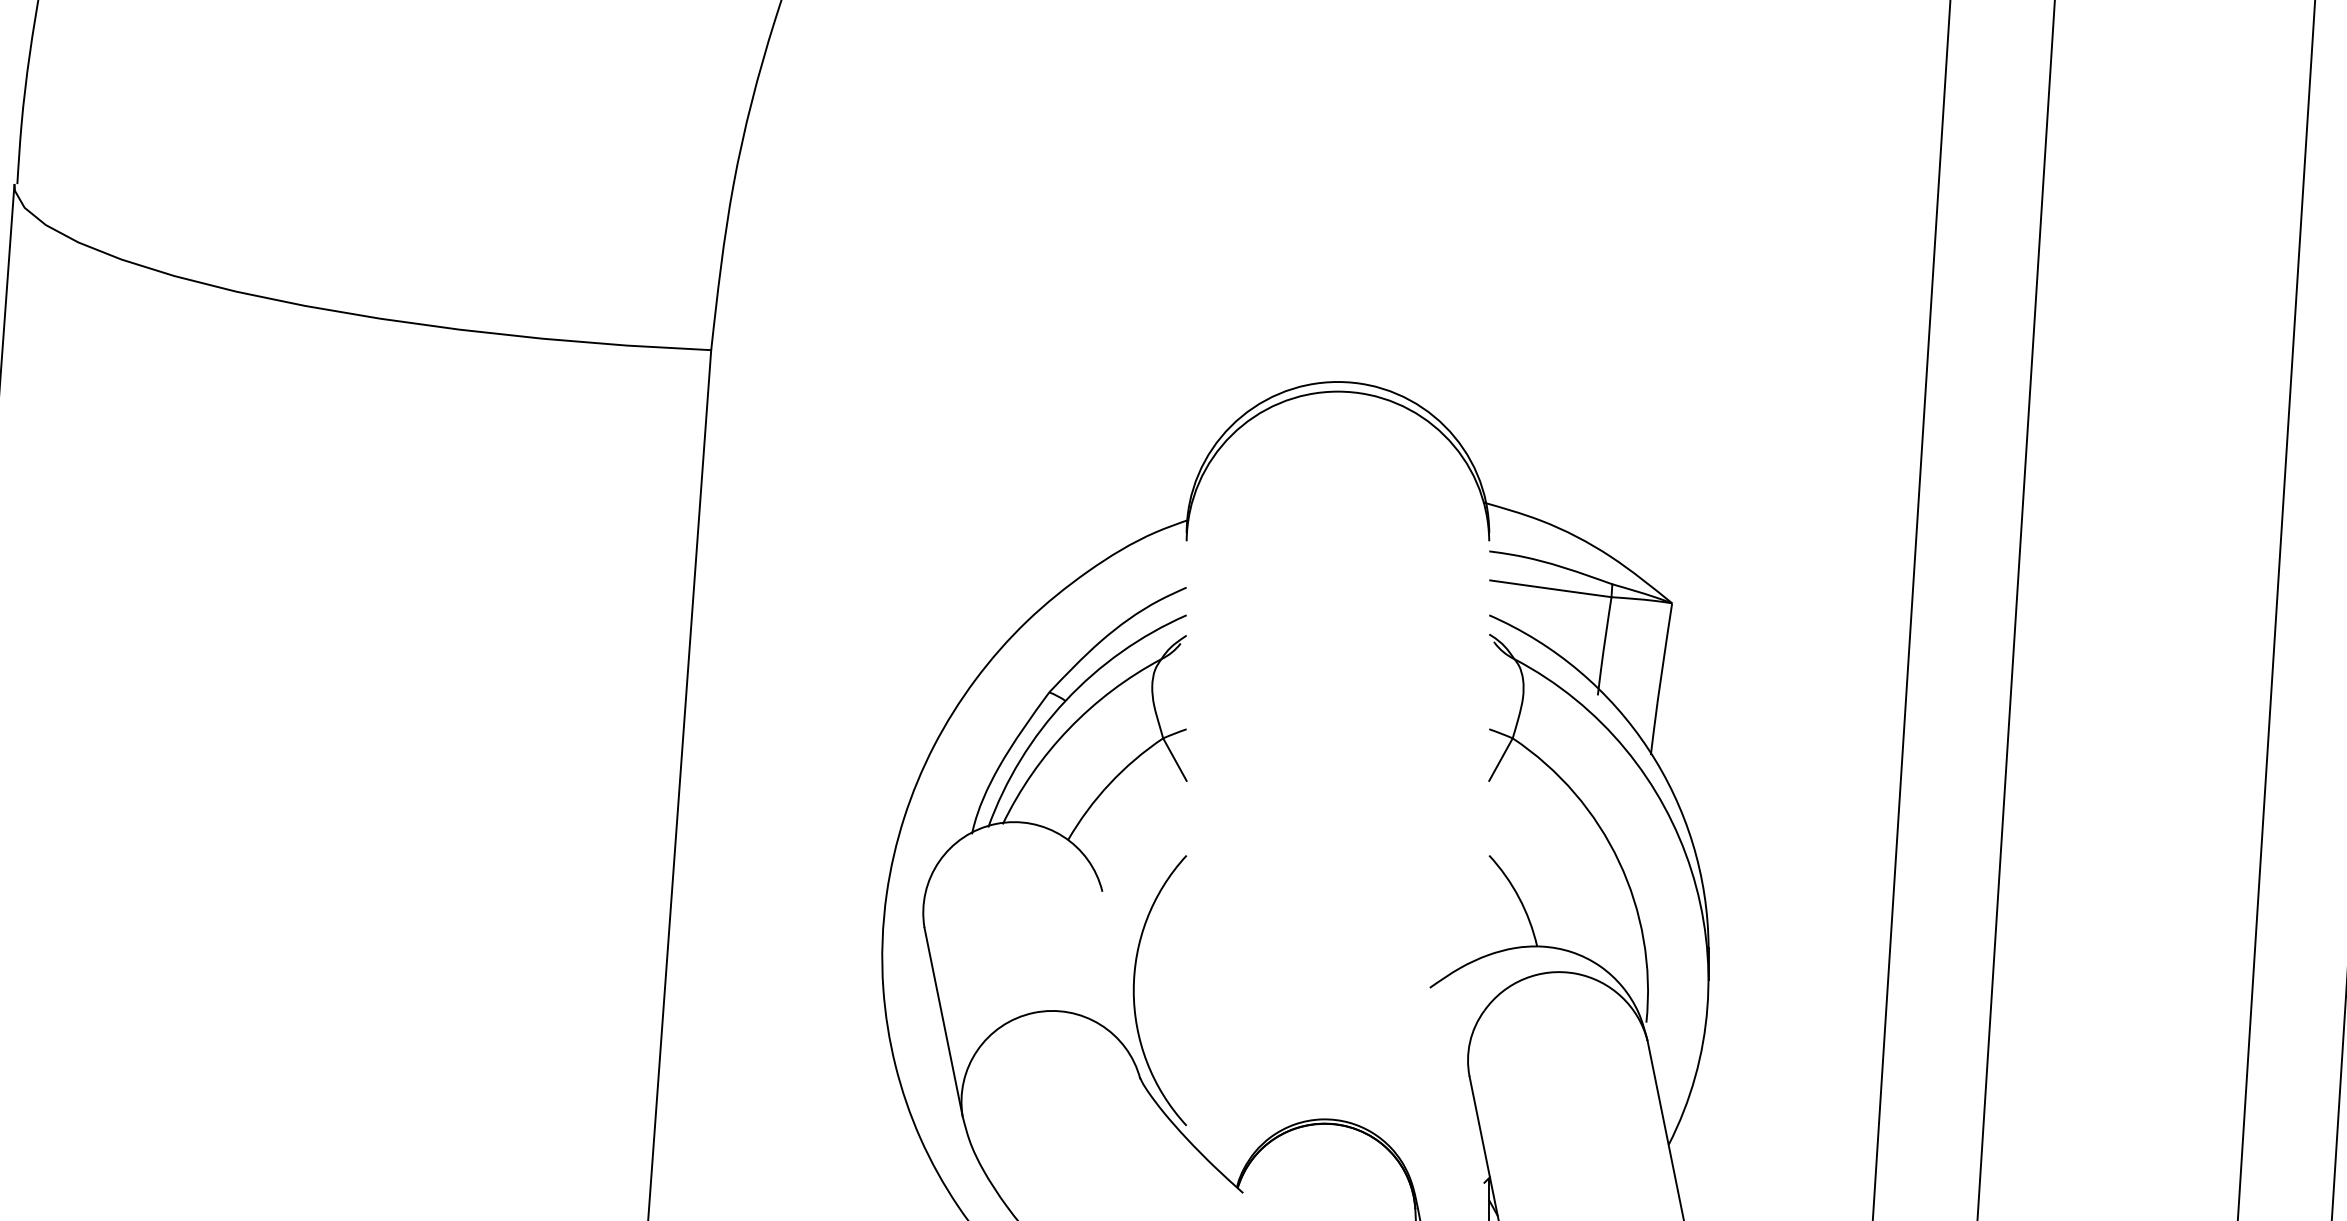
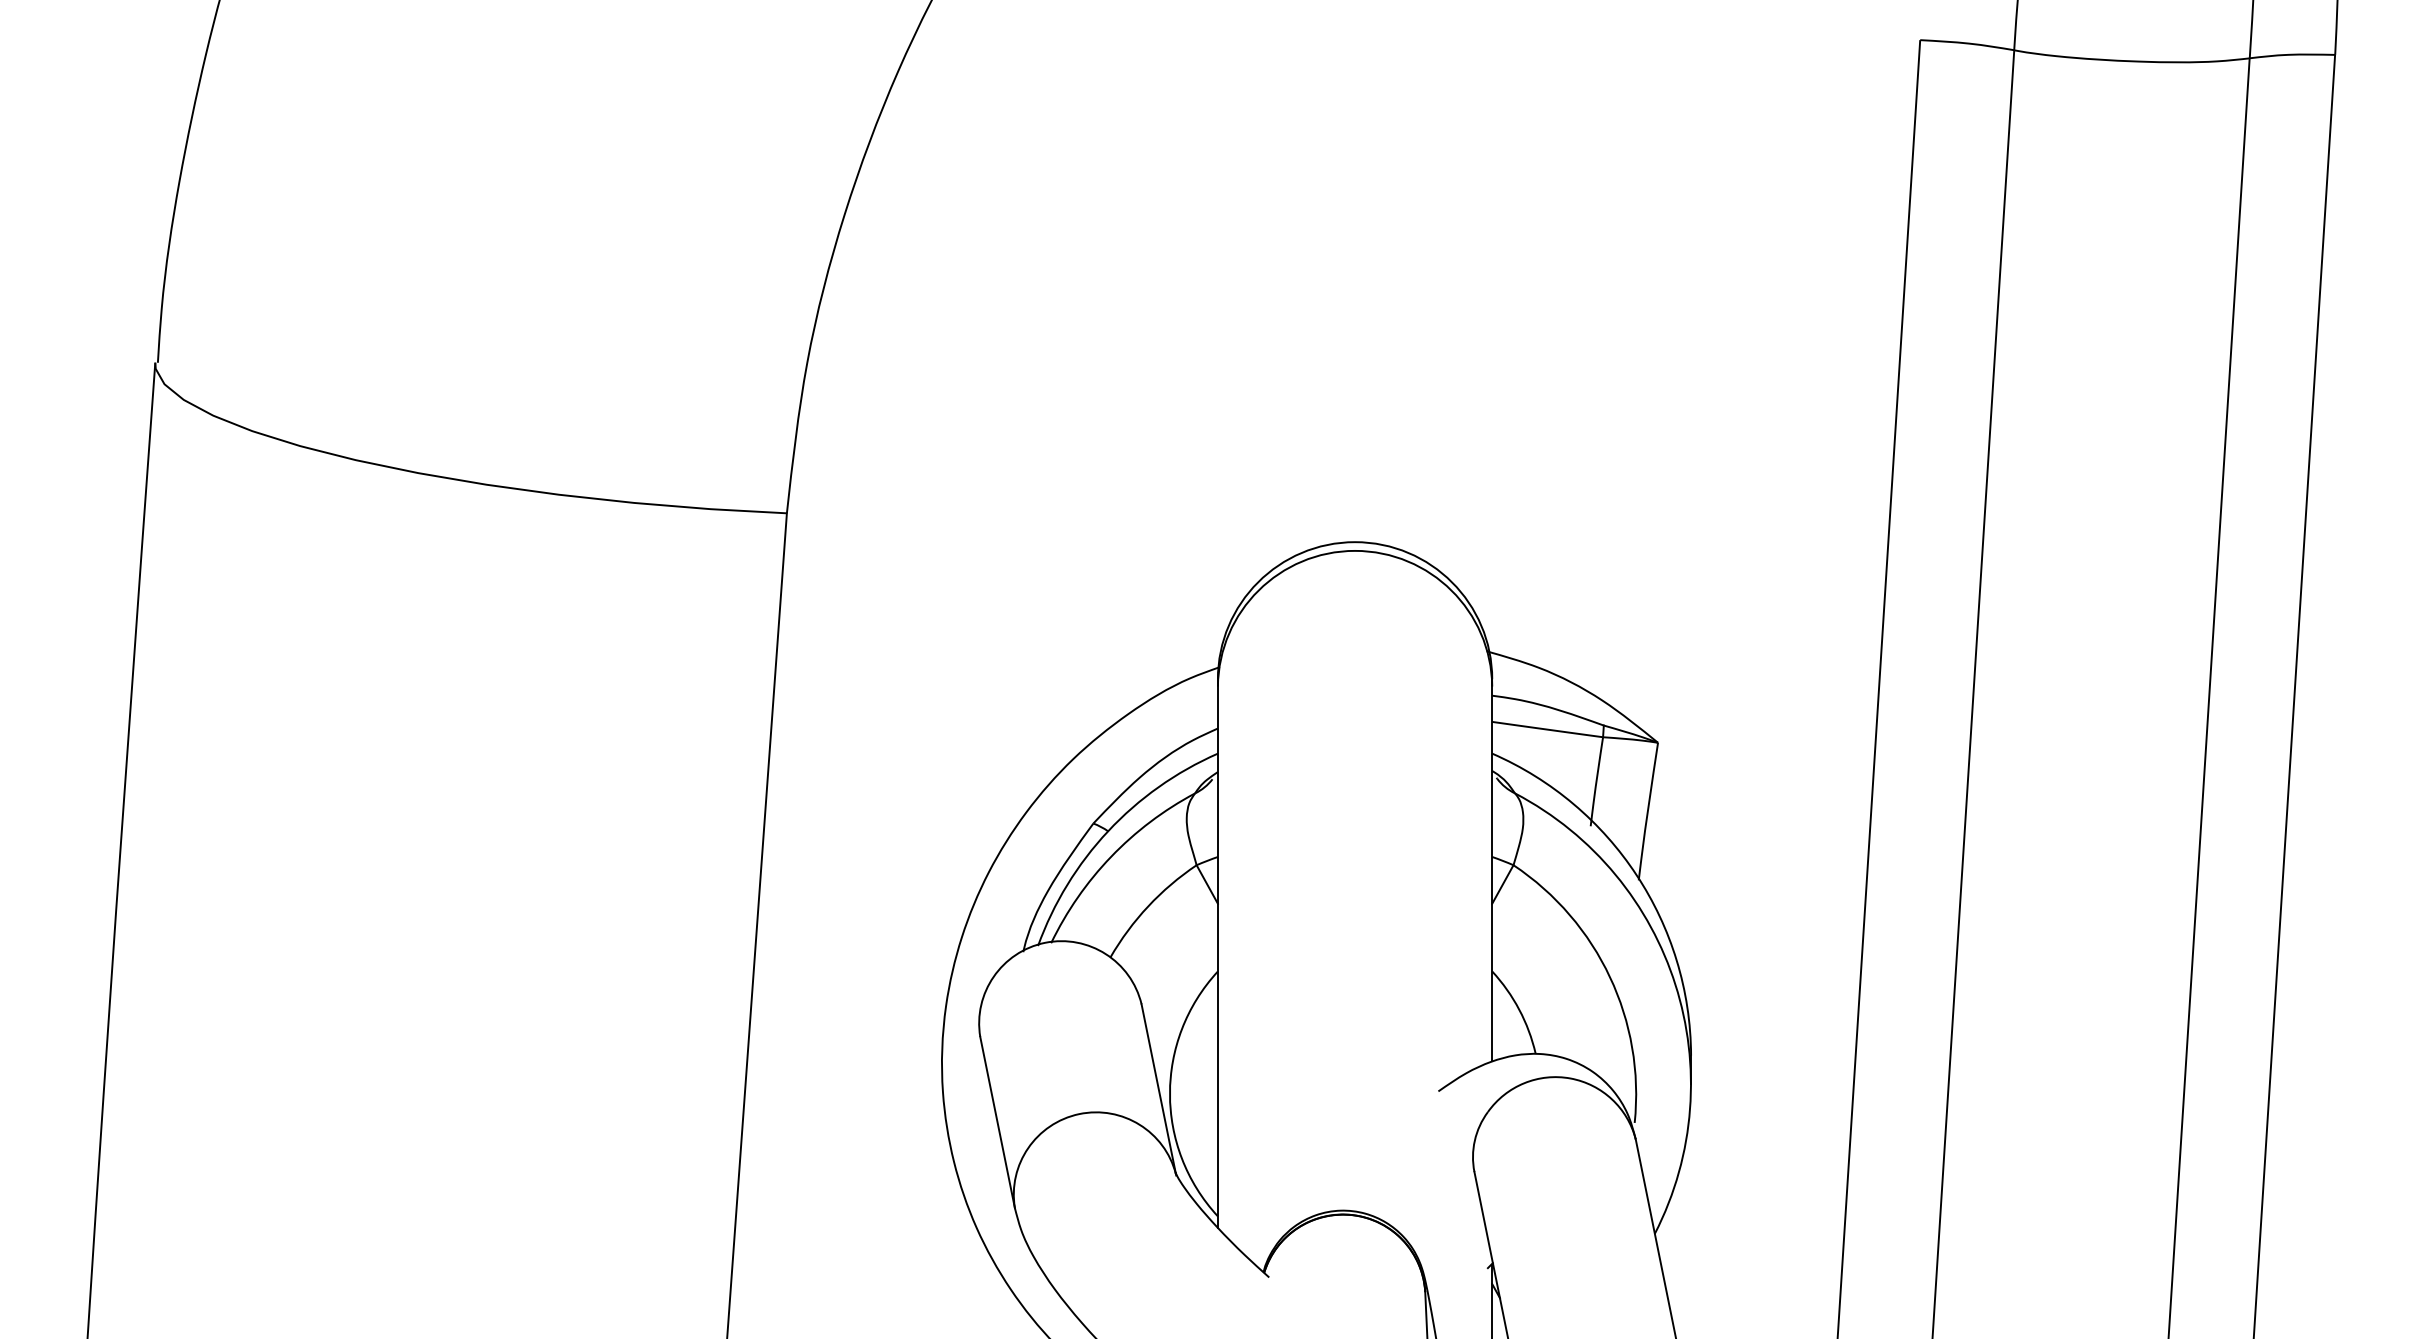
line: (1489, 743) -> (1492, 869), added
line: (1186, 835) -> (1217, 953), added
line: (1121, 985) -> (1158, 1089), added

